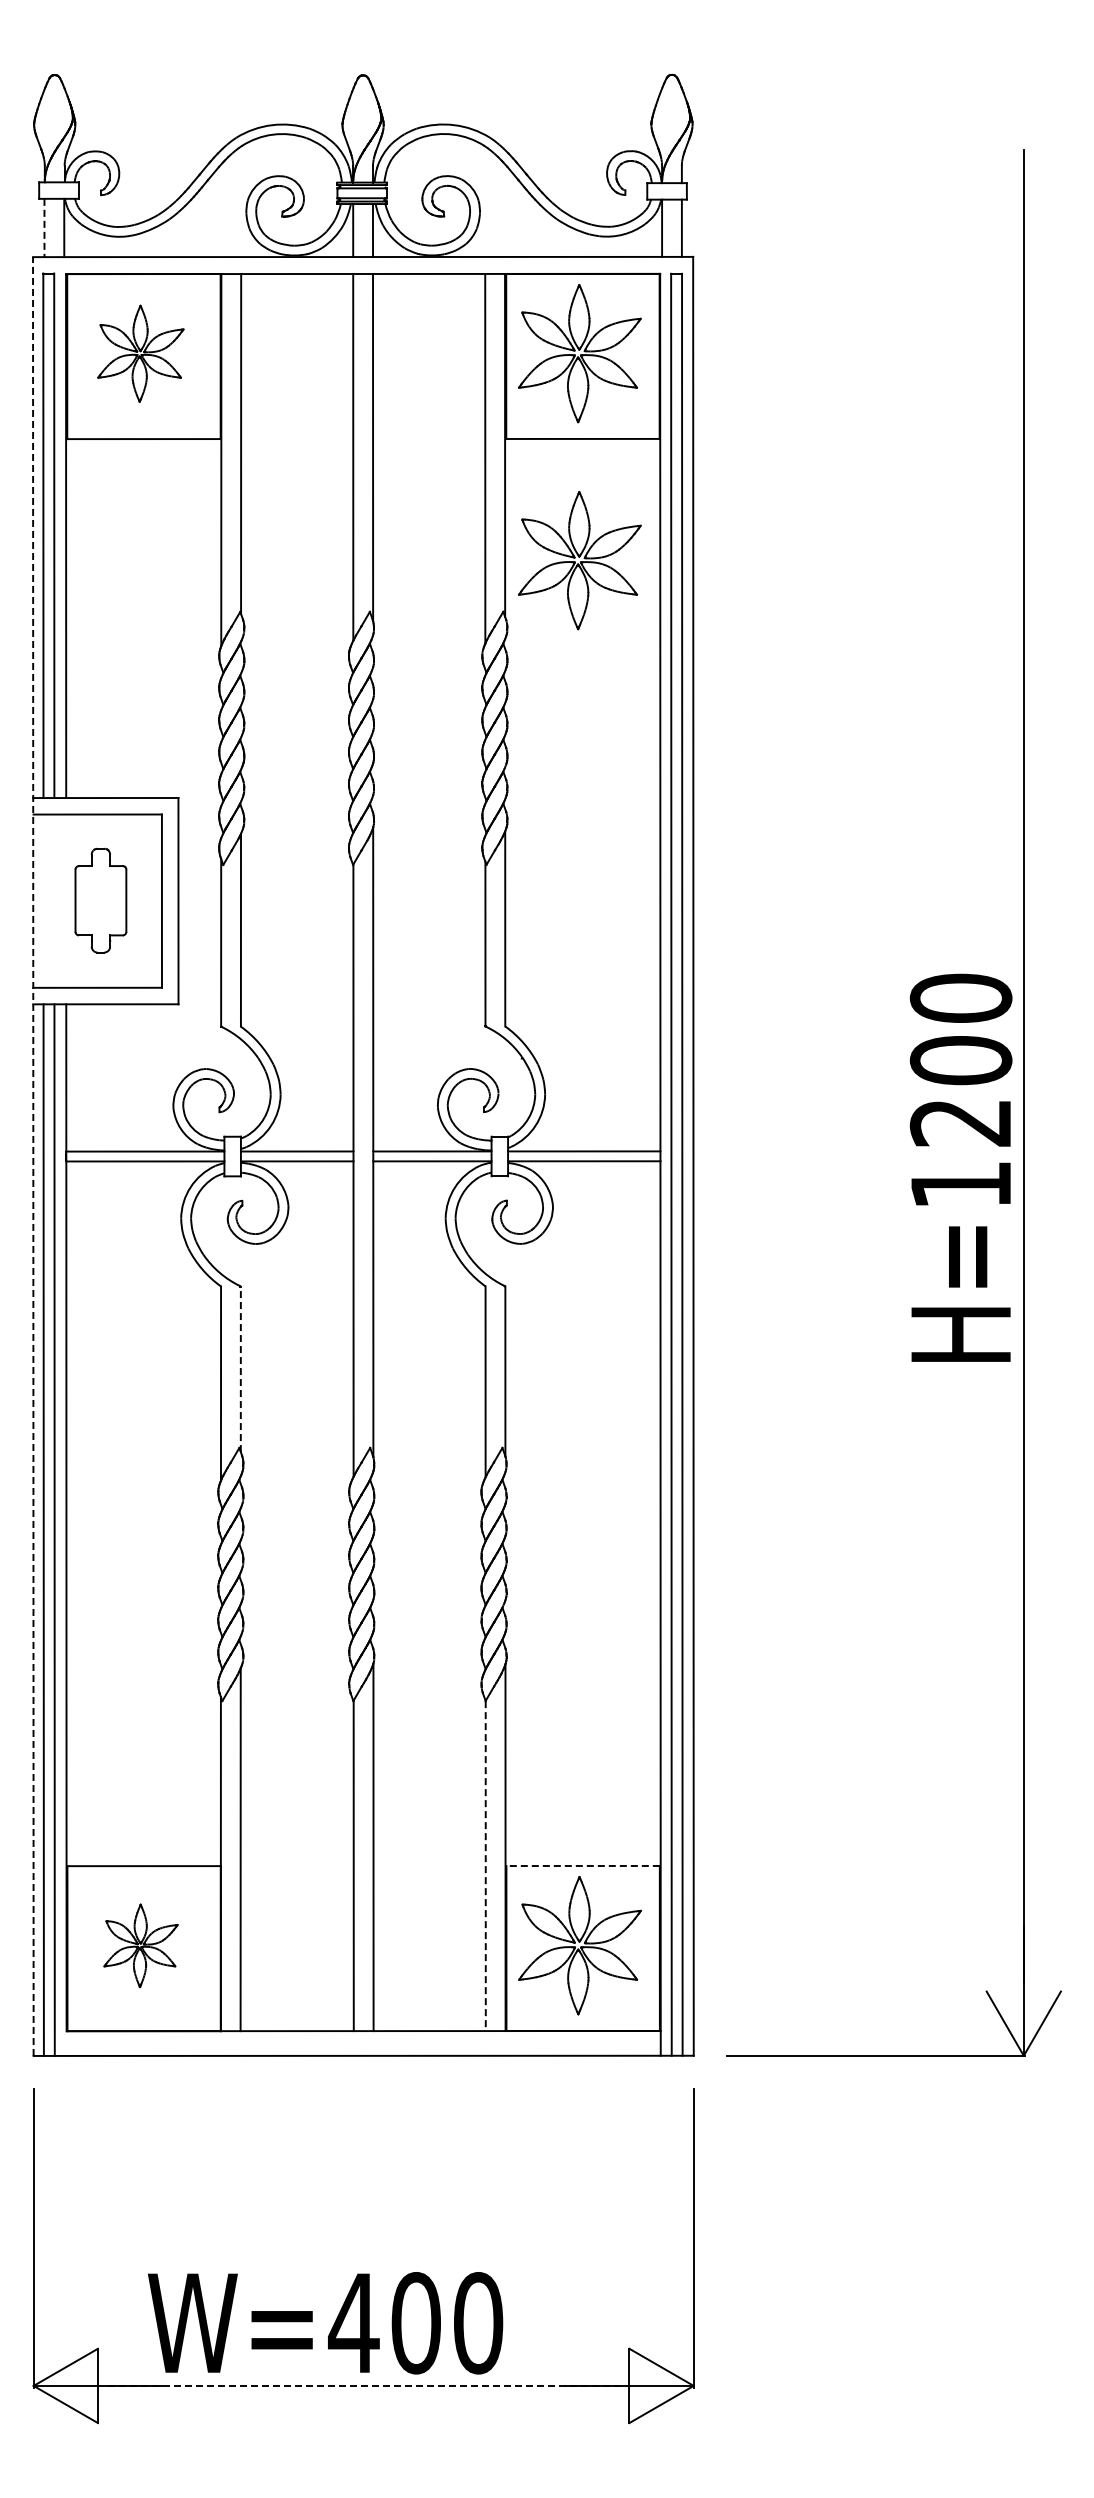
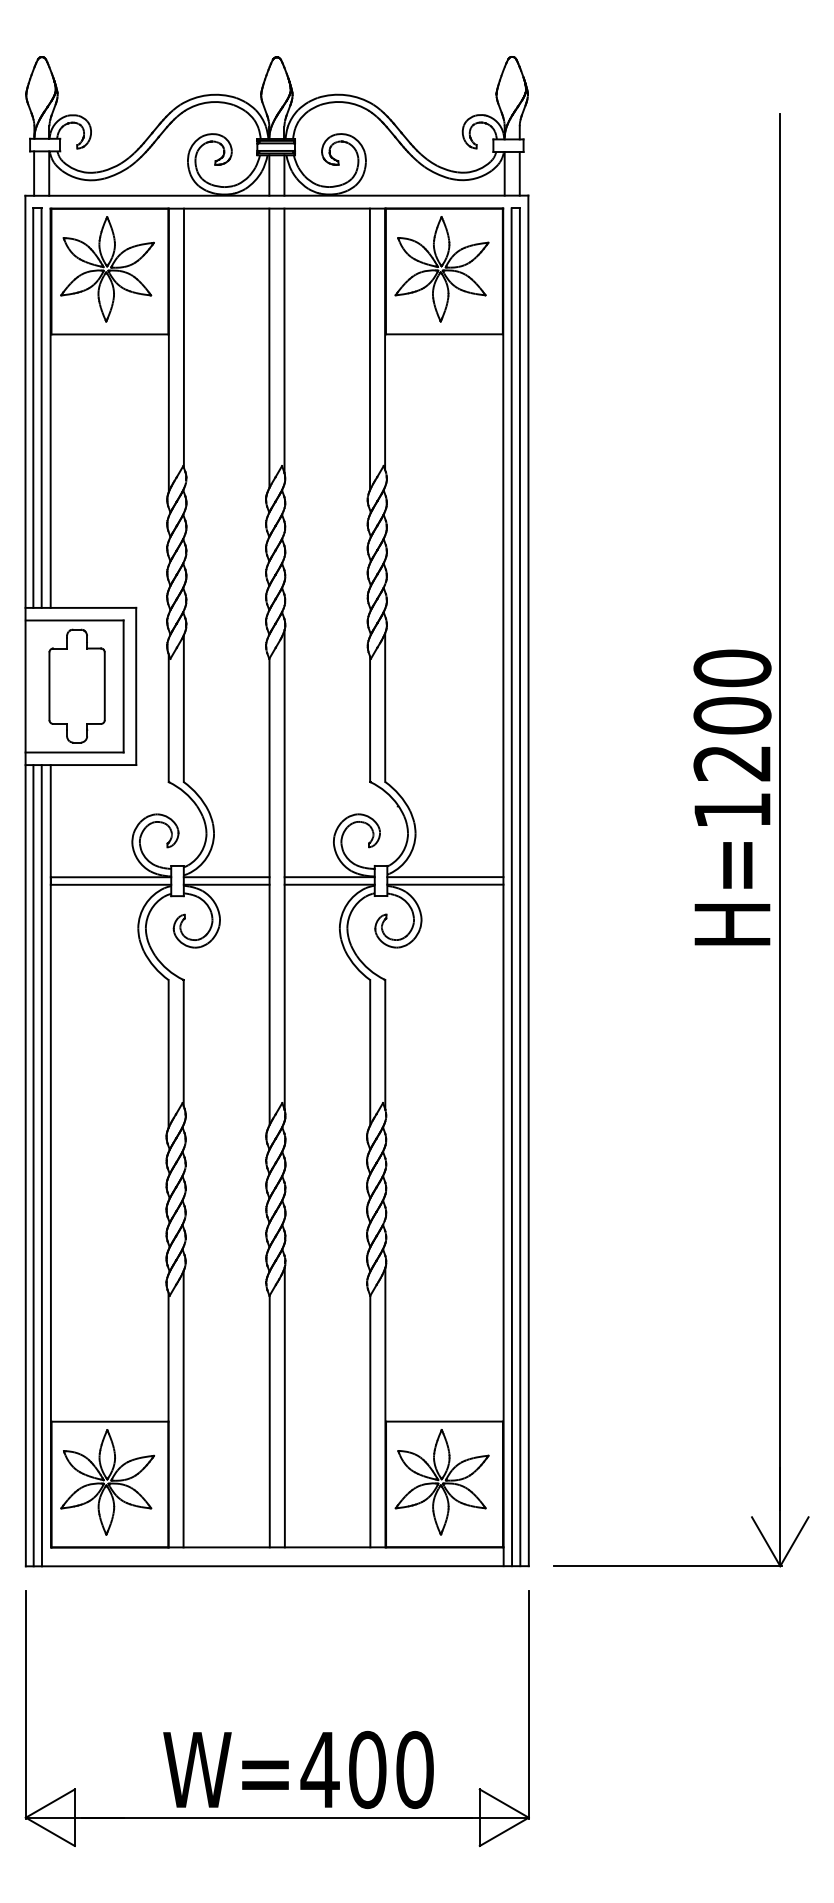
line: (44, 228) -> (34, 173), dashed -> solid
part: (140, 353) -> (107, 269), size x1.43
part: (579, 560) -> (441, 426), removed
part: (100, 900) -> (76, 685), size x1.43
line: (33, 1156) -> (25, 881), dashed -> solid
text: (960, 1167) -> (732, 797), moved
line: (240, 1369) -> (183, 1043), dashed -> solid
line: (485, 1866) -> (370, 1421), dashed -> solid
line: (583, 1866) -> (444, 1421), dashed -> solid
part: (140, 1945) -> (107, 1482), size x1.67
text: (325, 2323) -> (298, 1770), moved
line: (363, 2385) -> (277, 1817), dashed -> solid

